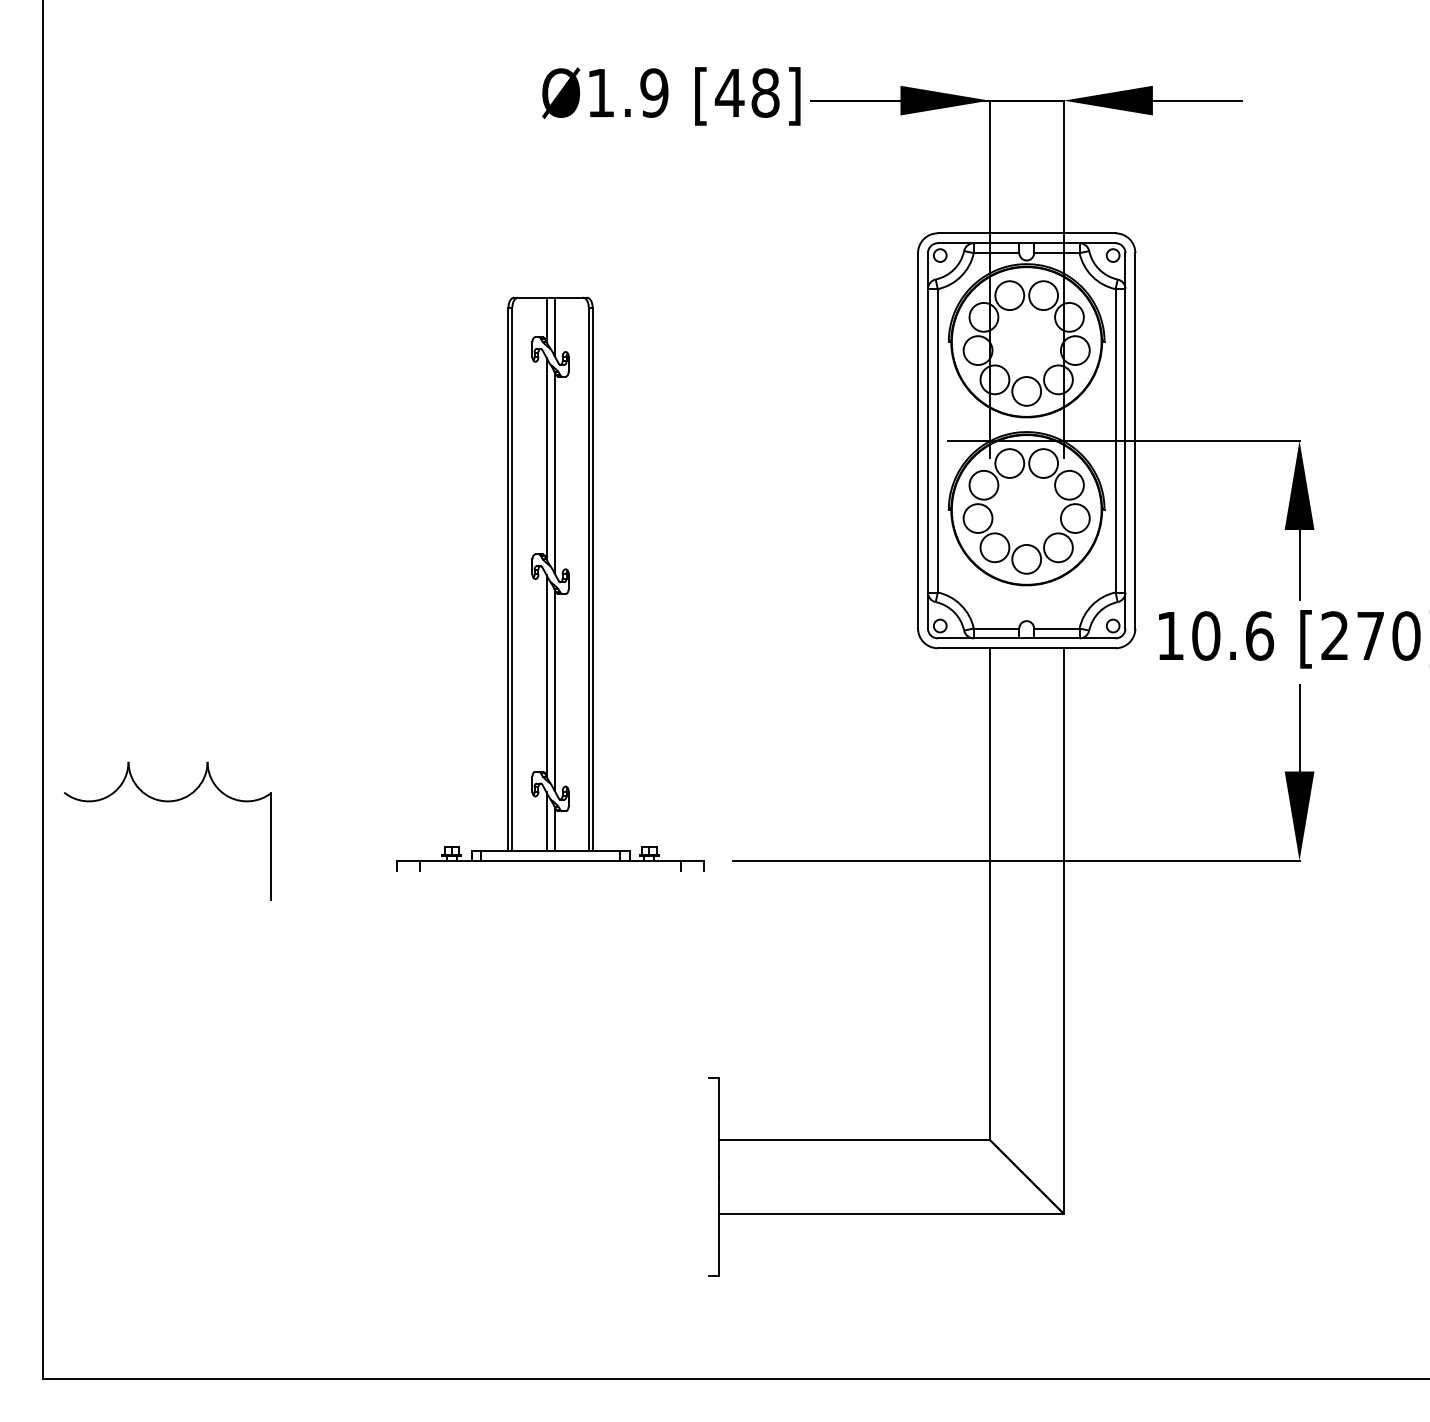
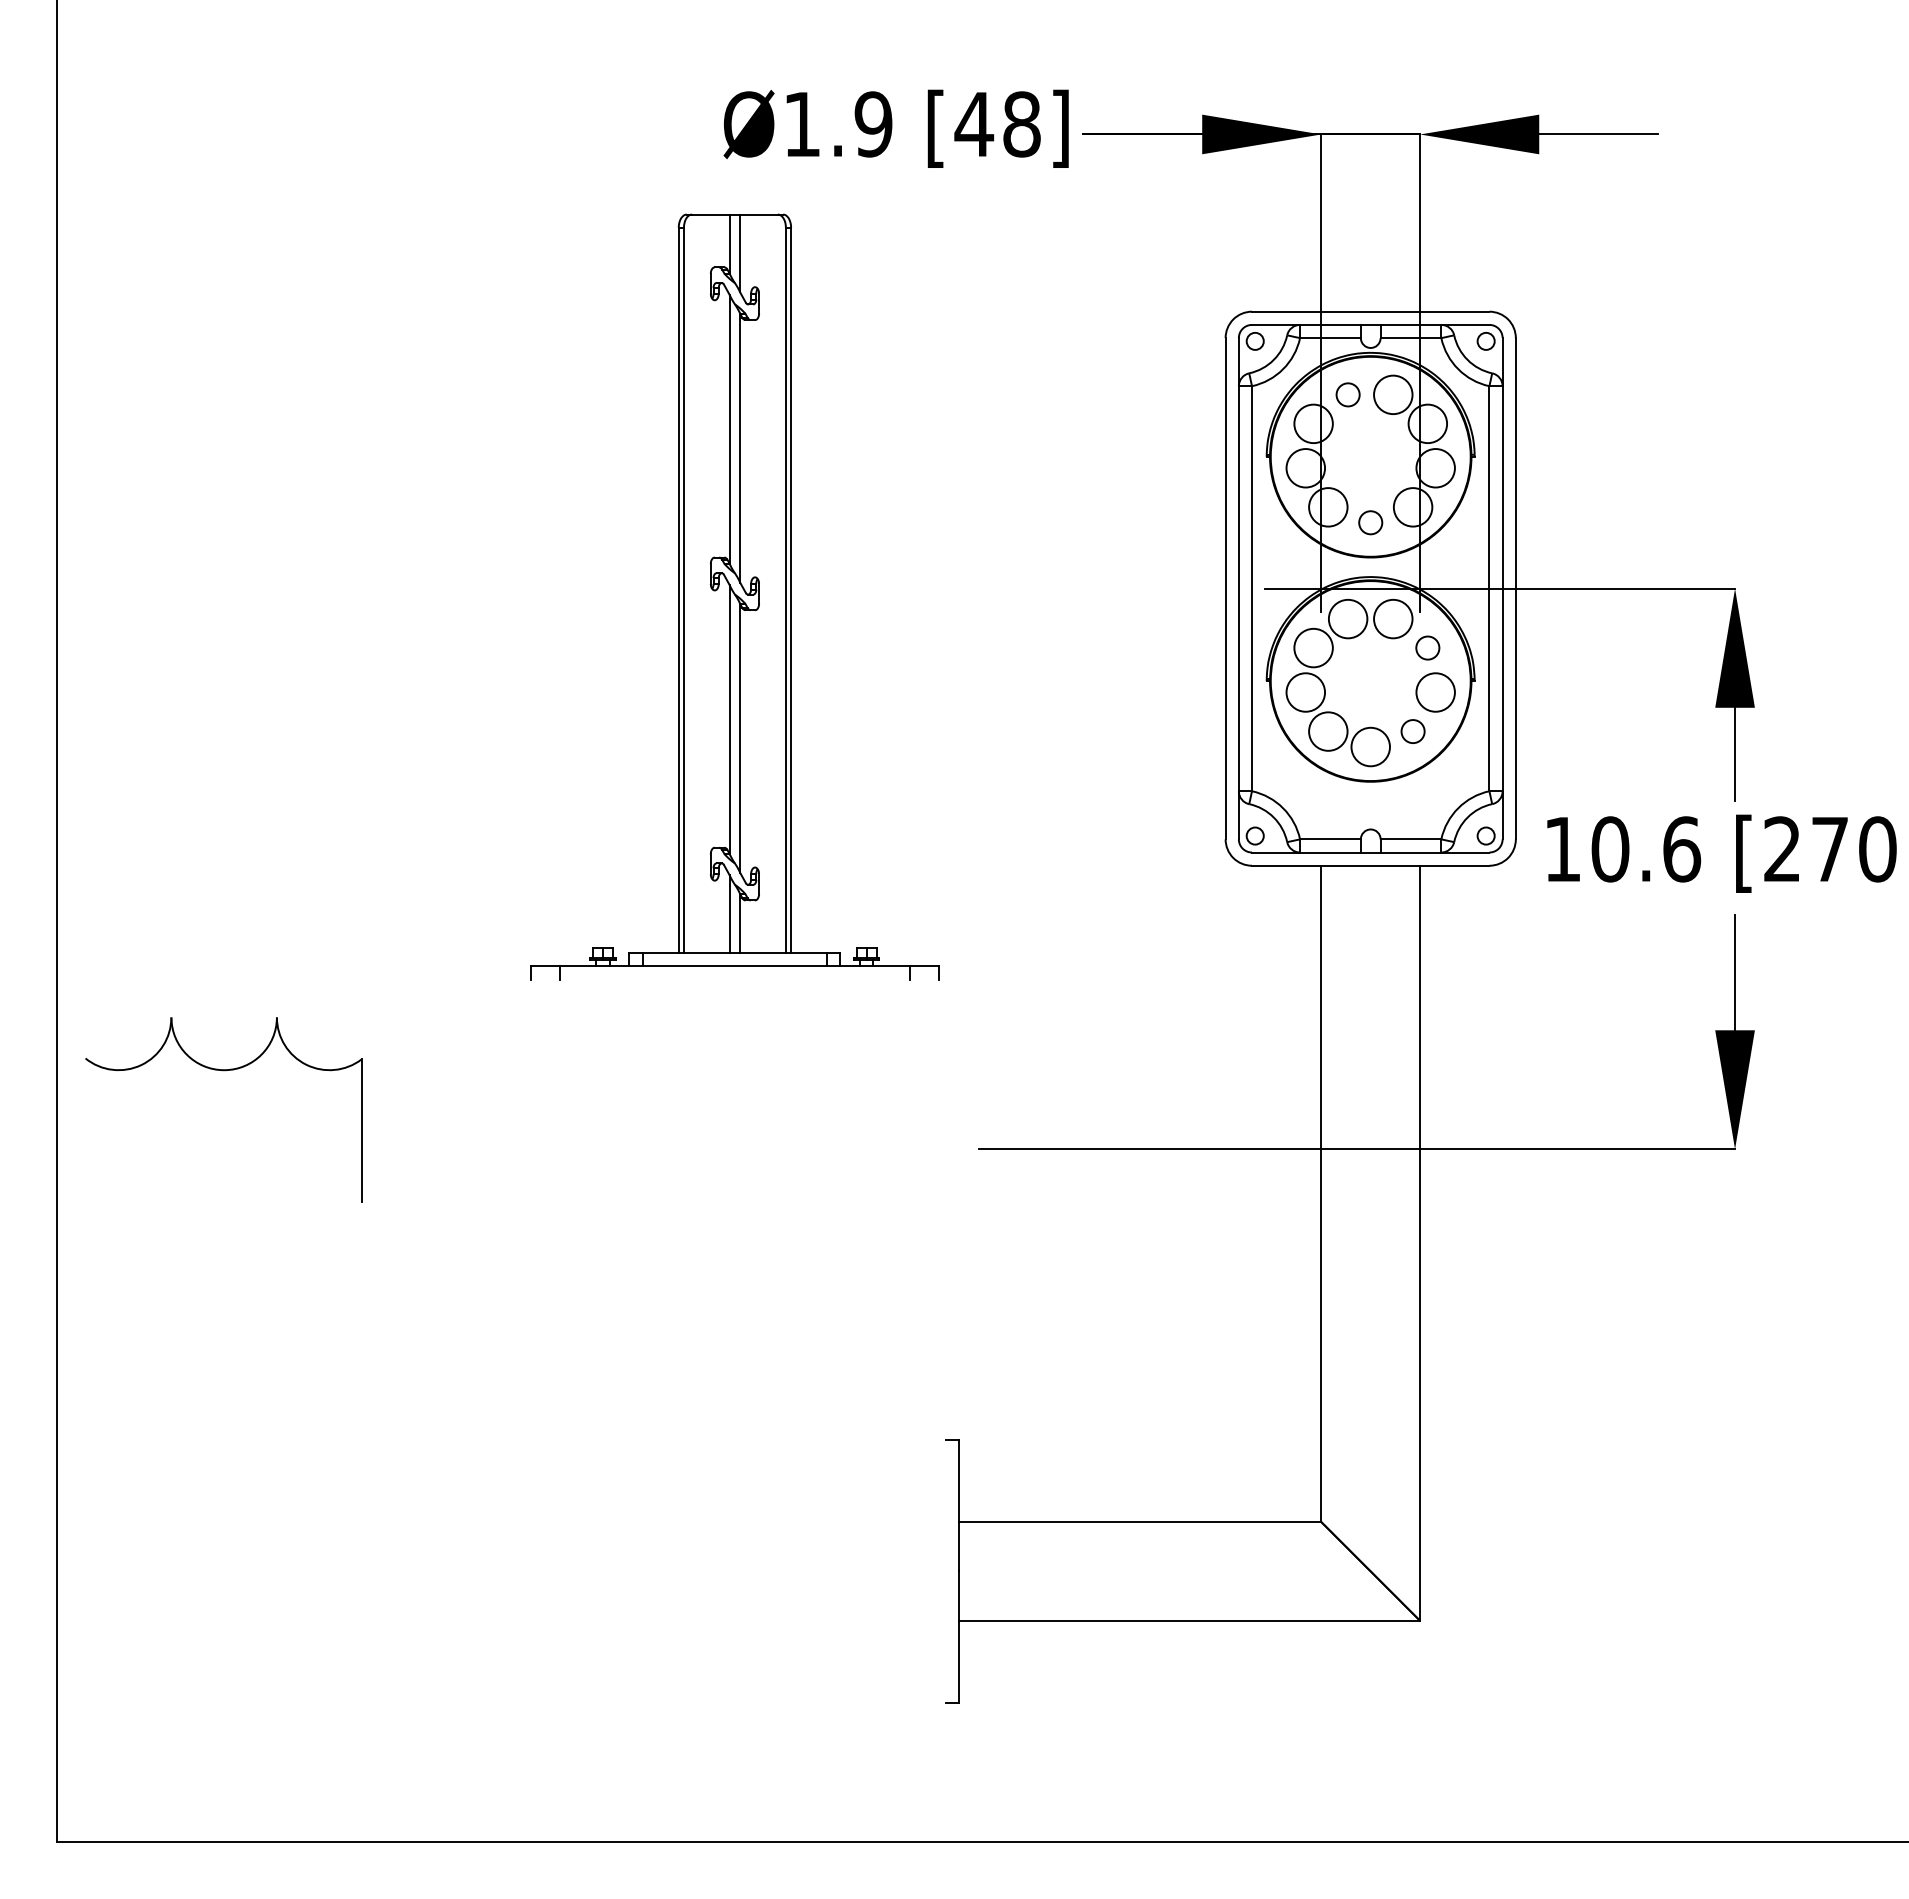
circle: (1009, 295) -> (1347, 394), size x0.6
circle: (1026, 391) -> (1370, 522), size x0.6
circle: (1069, 484) -> (1427, 647), size x0.6
circle: (1058, 547) -> (1413, 731), size x0.6
part: (550, 583) -> (734, 596), moved

